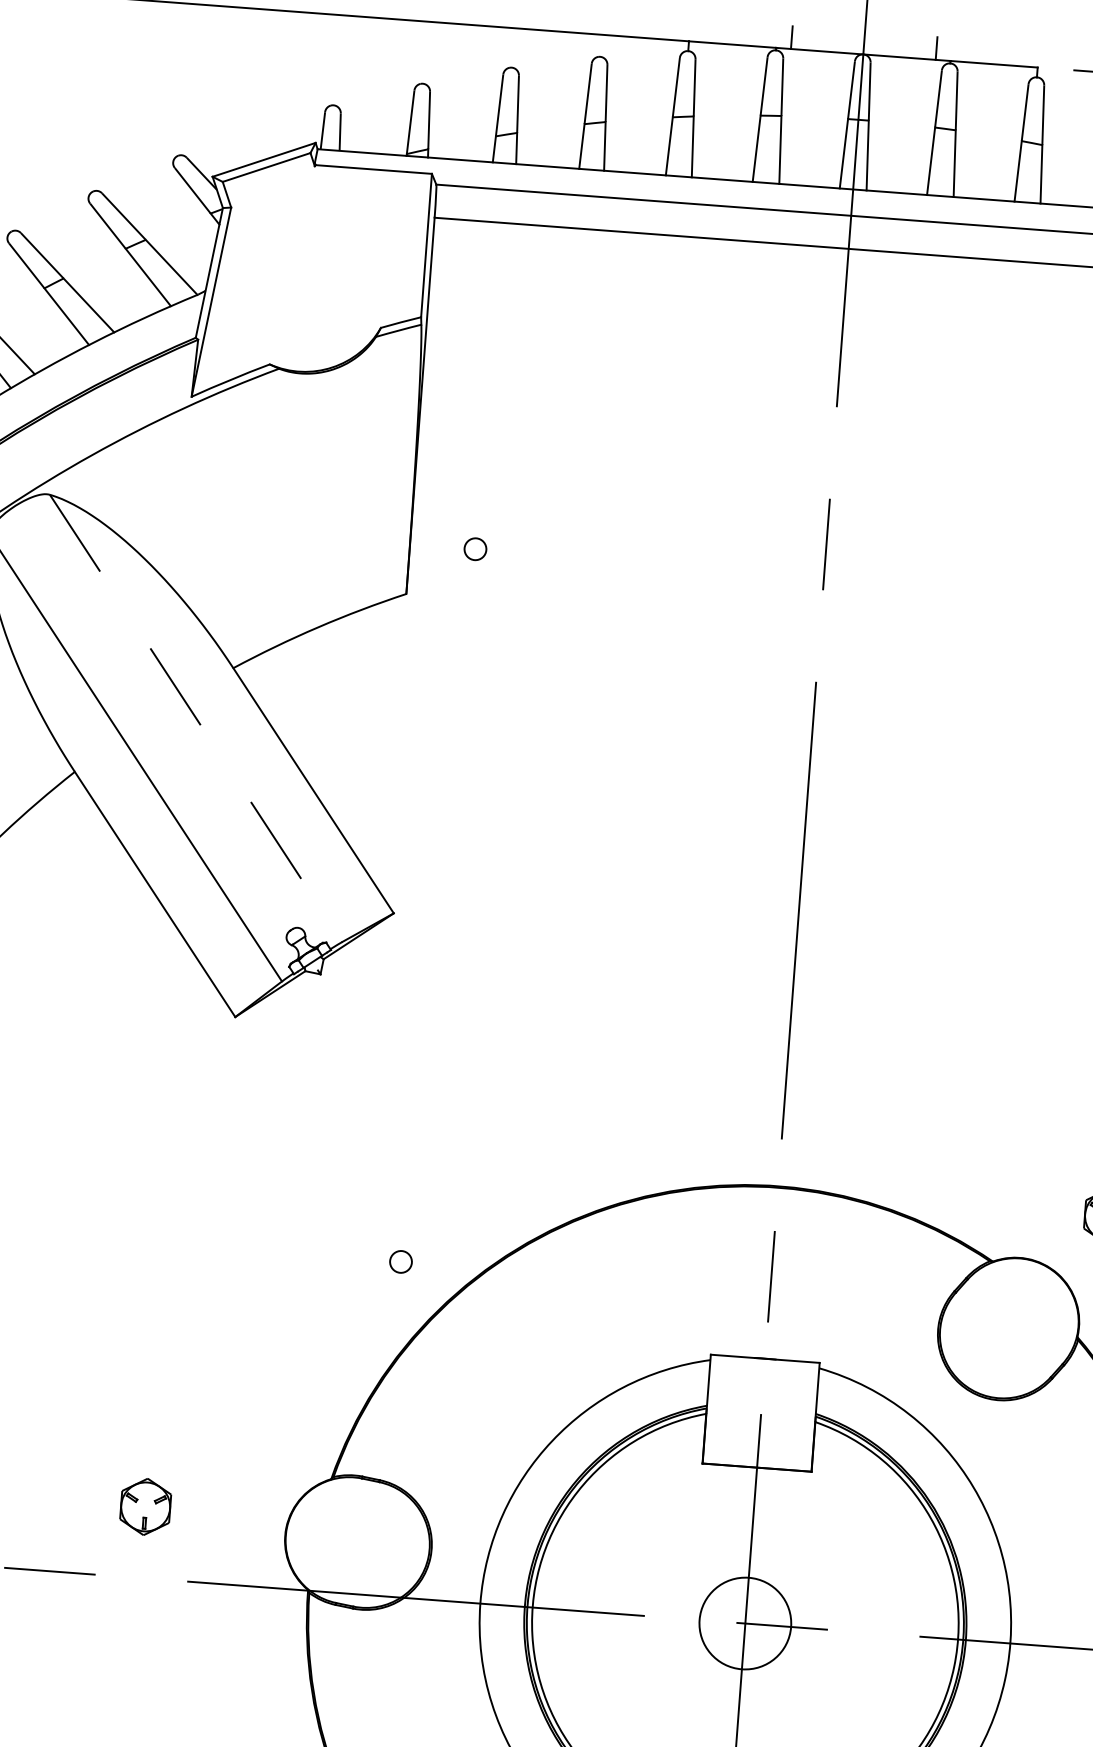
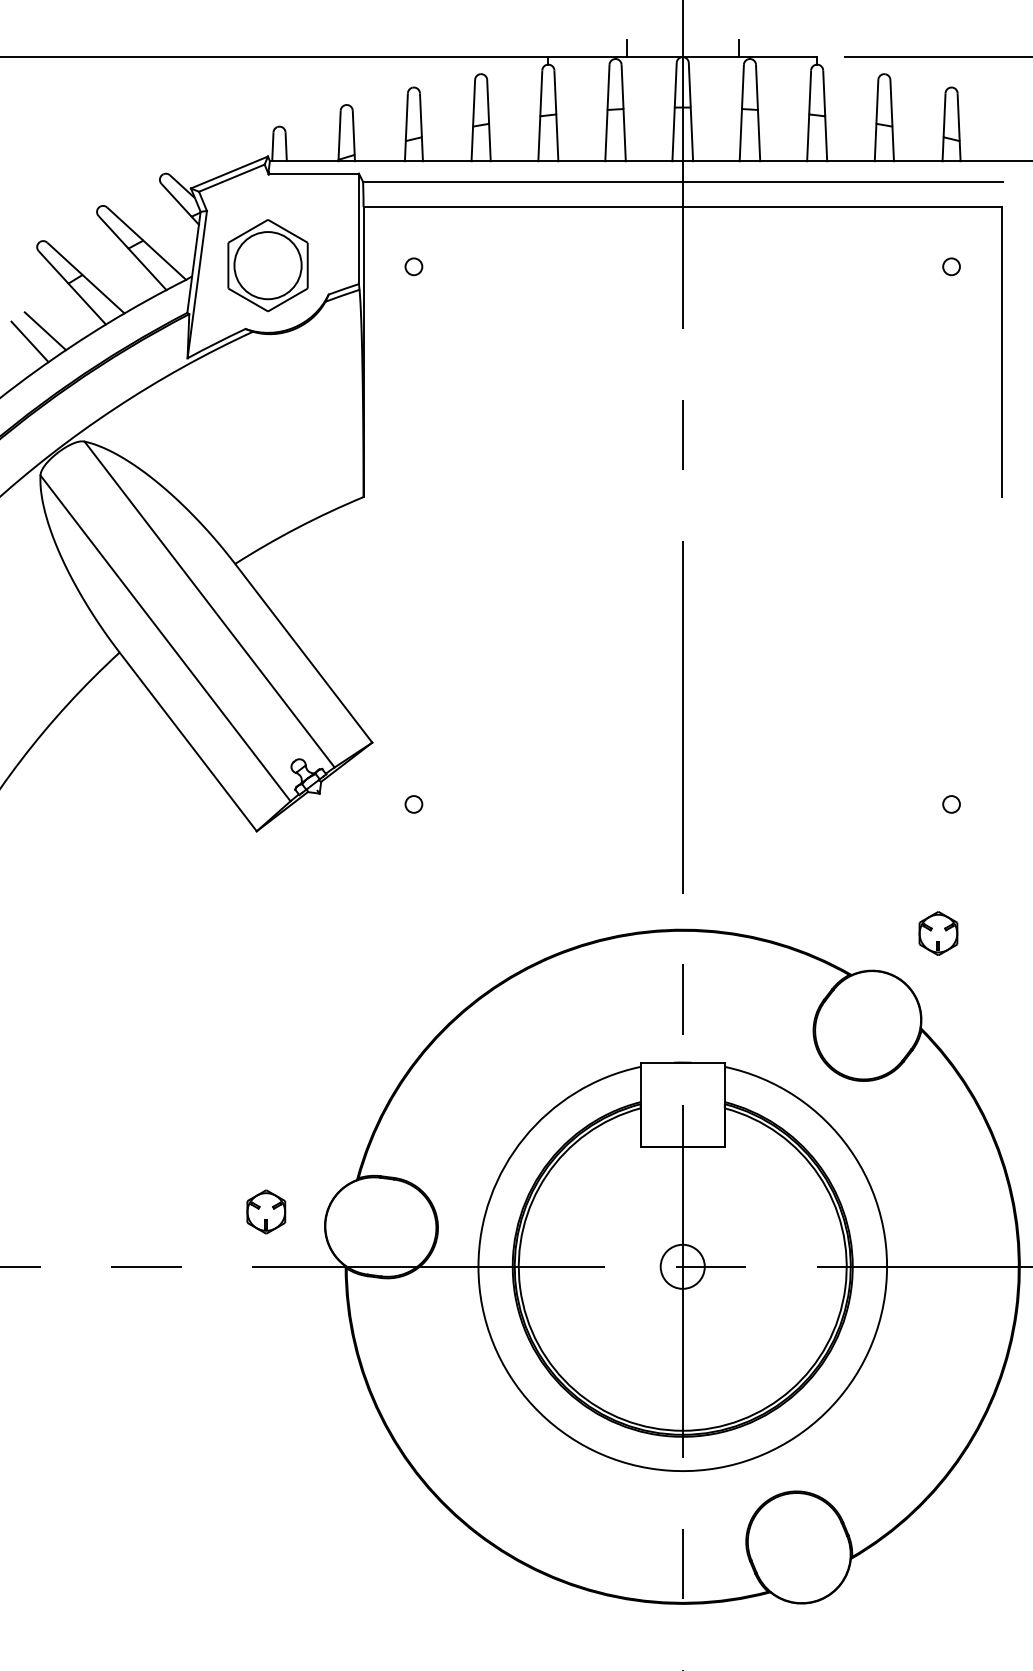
part: (304, 284) -> (267, 265), added
circle: (474, 548) -> (413, 266), moved
line: (196, 718) -> (209, 604), dashed -> solid
circle: (400, 1261) -> (413, 804), moved
part: (145, 1506) -> (266, 1211), moved
circle: (745, 1623) -> (682, 1266), size x0.62

